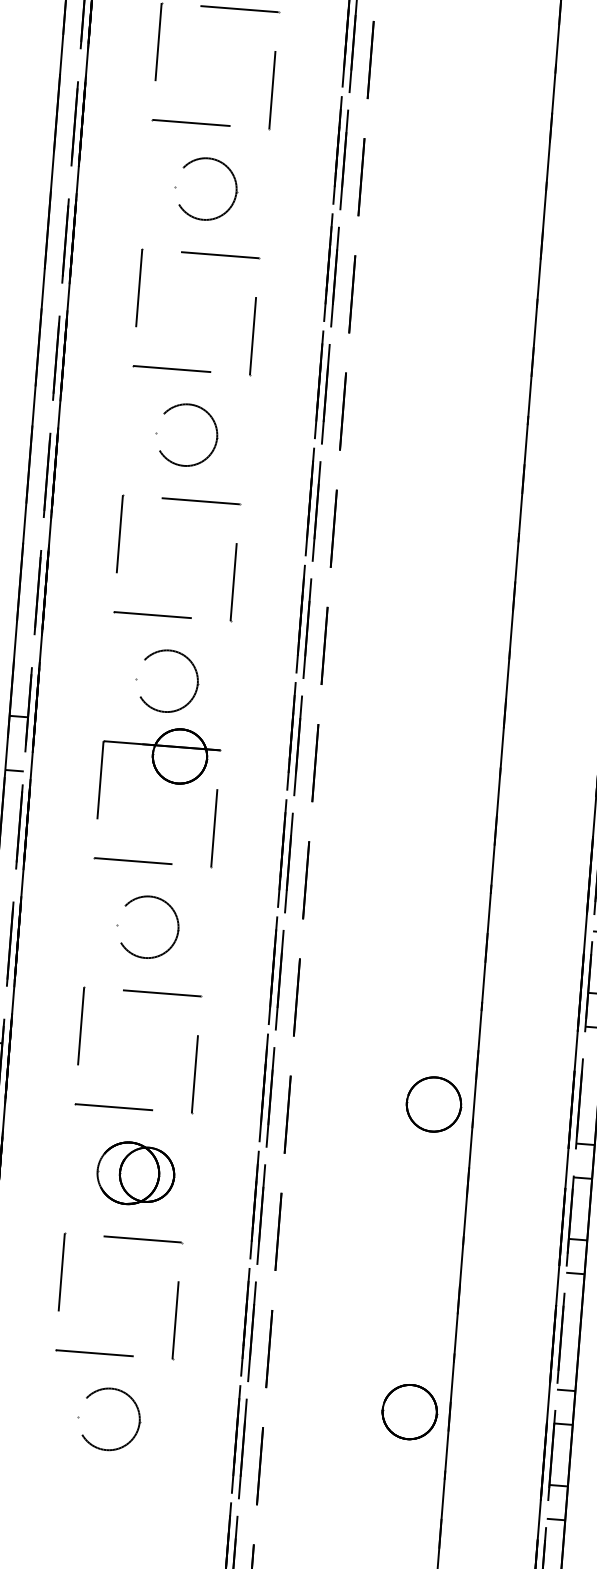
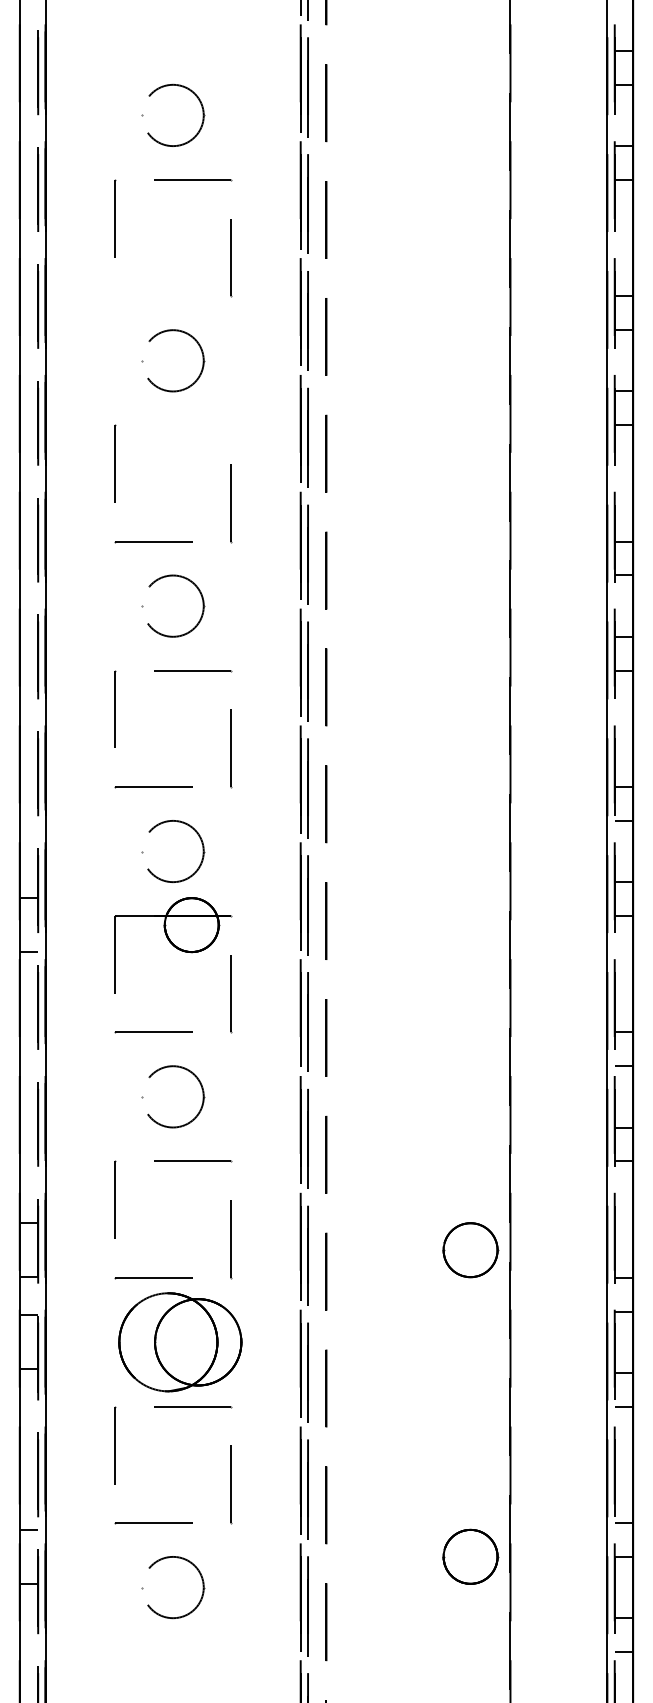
line: (191, 123) -> (153, 296), removed
line: (221, 255) -> (193, 425), removed
part: (135, 1173) -> (180, 1341), size x1.6

